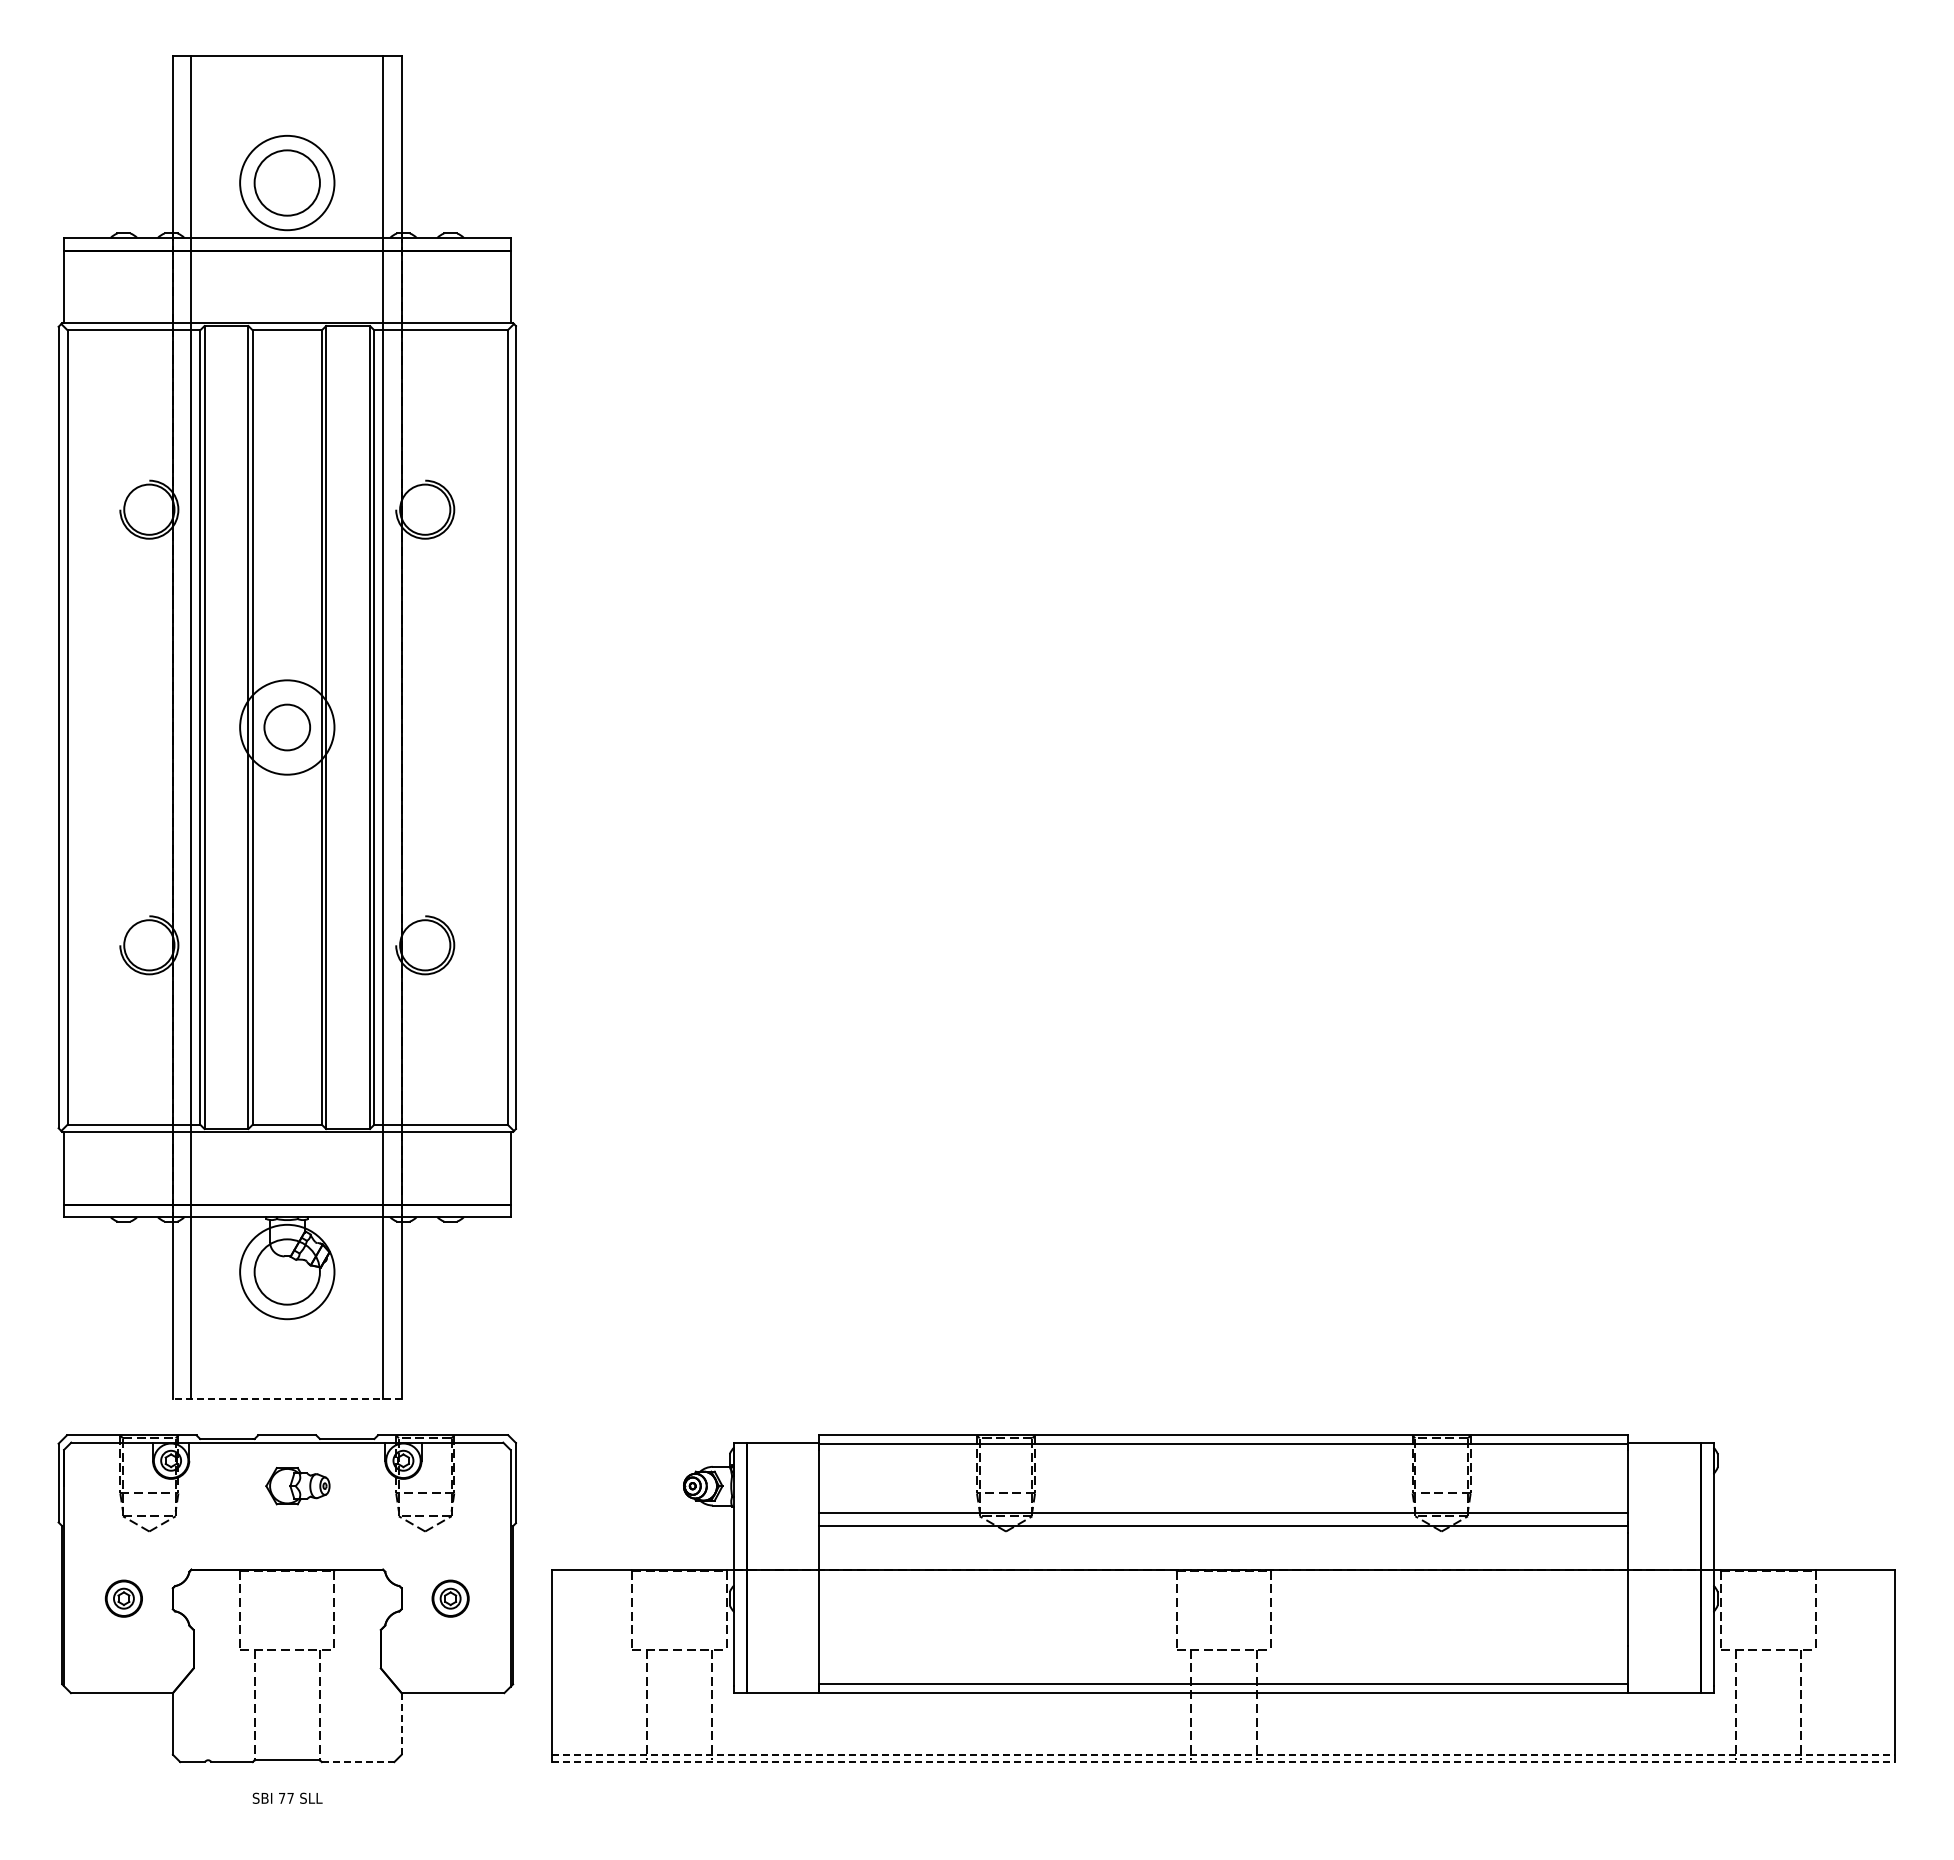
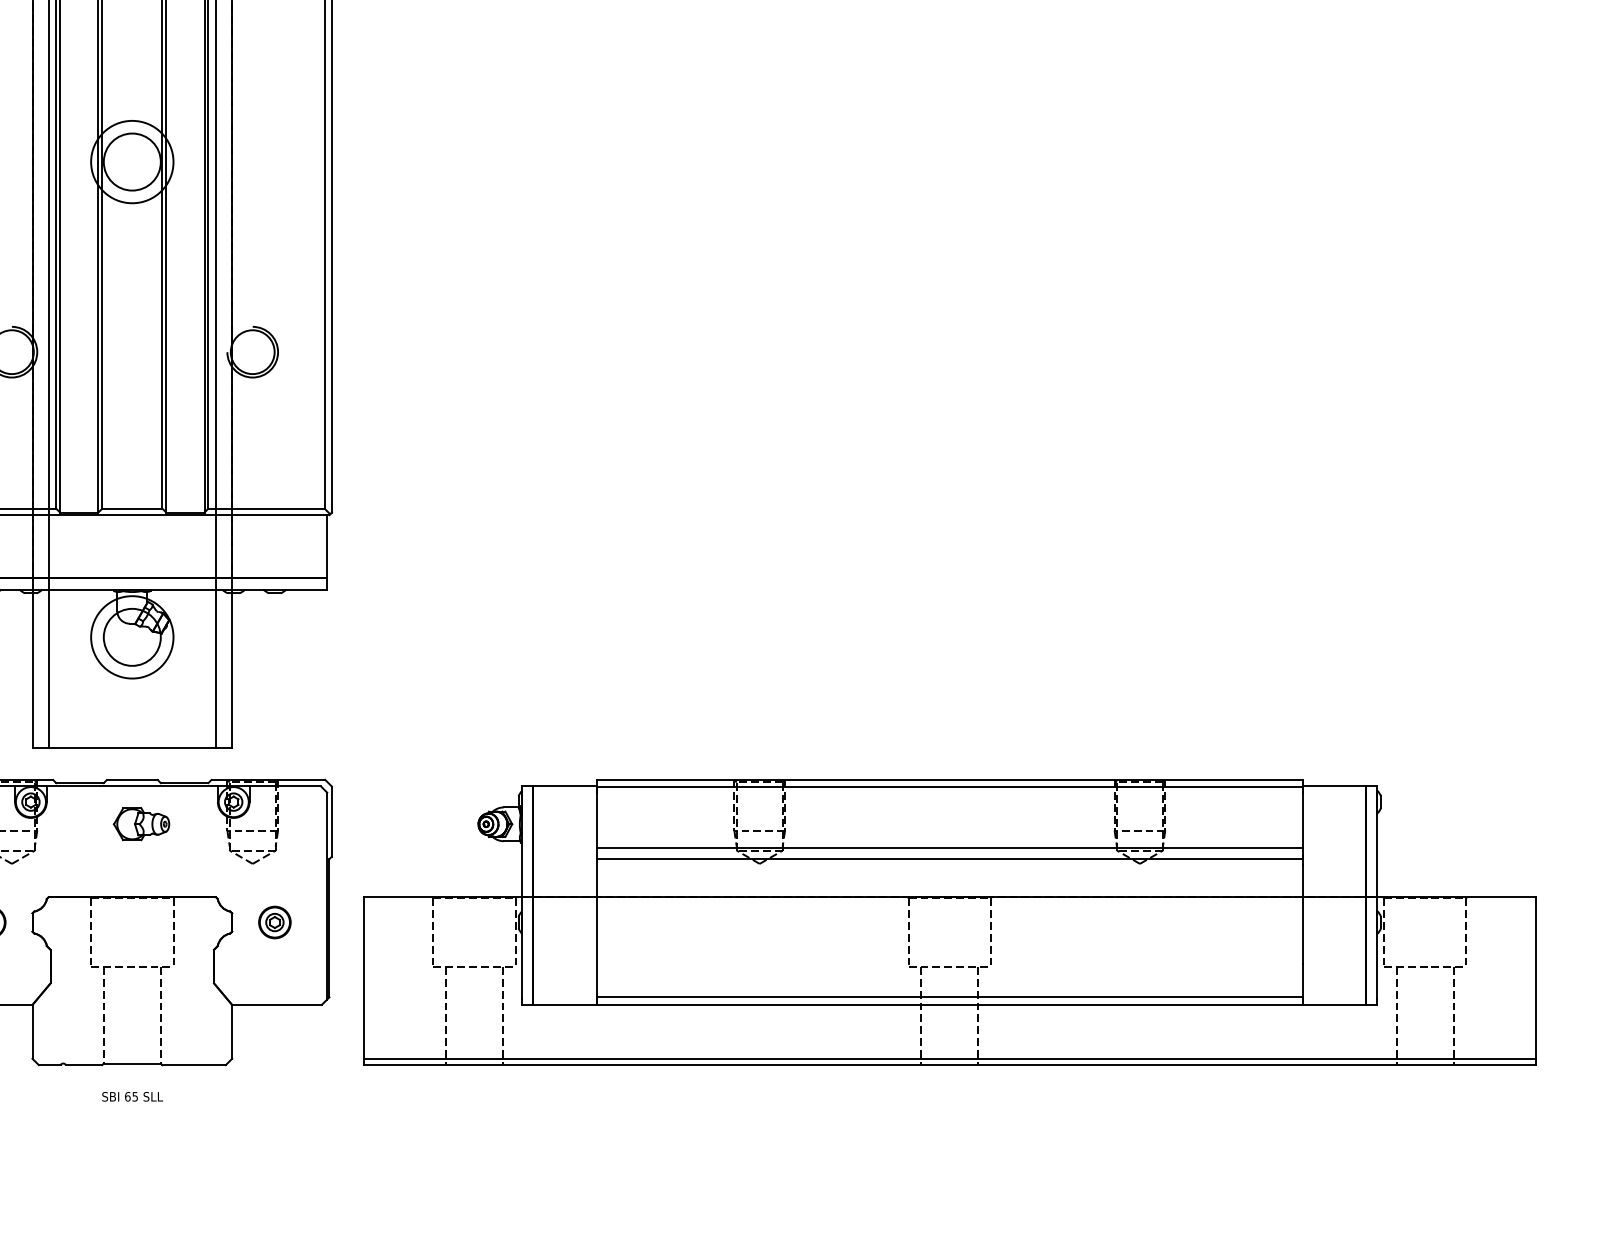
circle: (286, 727) -> (131, 162), size x1.43
line: (286, 1399) -> (131, 748), dashed -> solid
line: (401, 1723) -> (232, 1031), dashed -> solid
line: (1223, 1754) -> (949, 1058), dashed -> solid
line: (358, 1762) -> (194, 1065), dashed -> solid
line: (1223, 1762) -> (949, 1065), dashed -> solid
text: (285, 1797) -> (130, 1096), 77 -> 65

